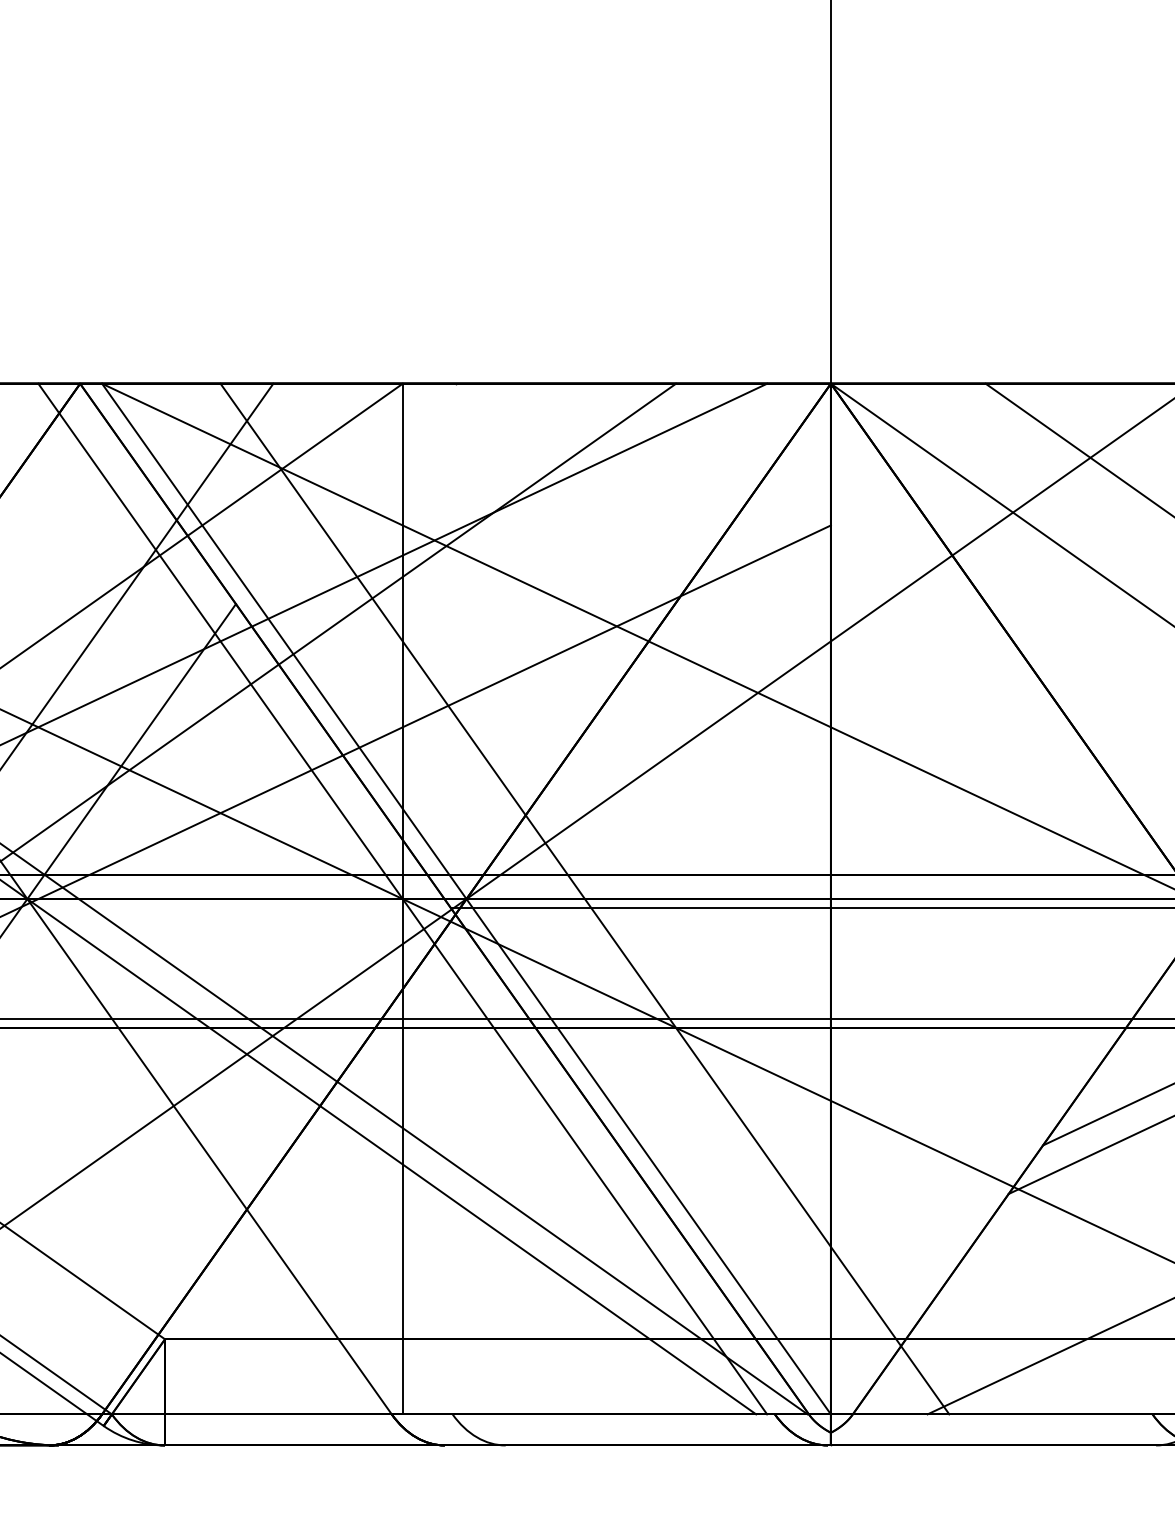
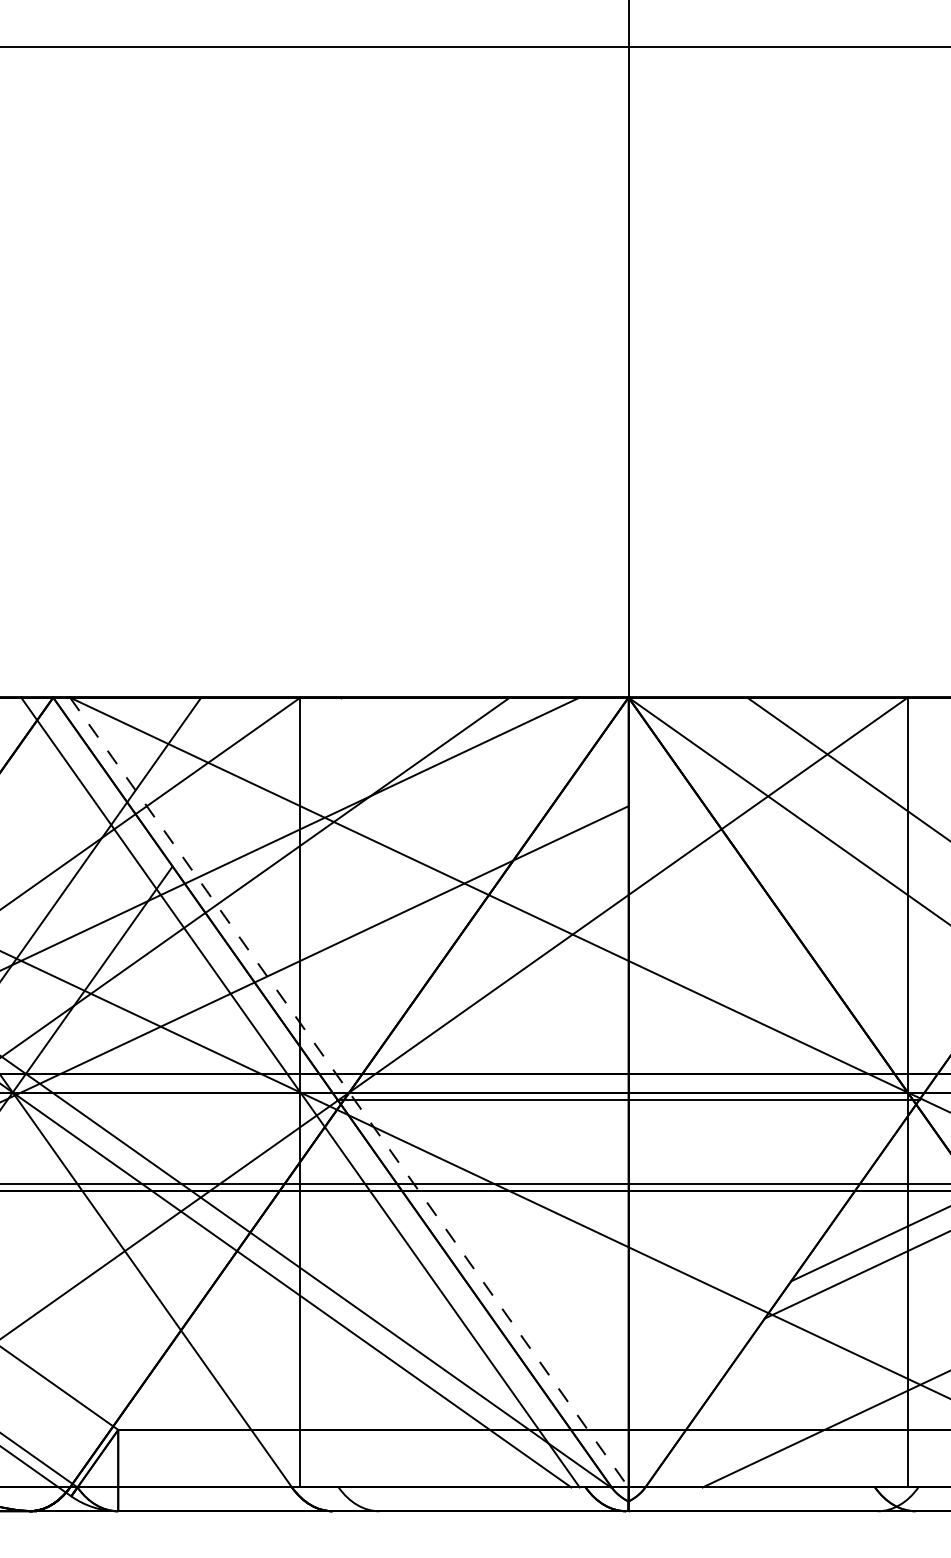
line: (466, 899) -> (349, 1092), solid -> dashed
line: (584, 899) -> (439, 1092), removed

